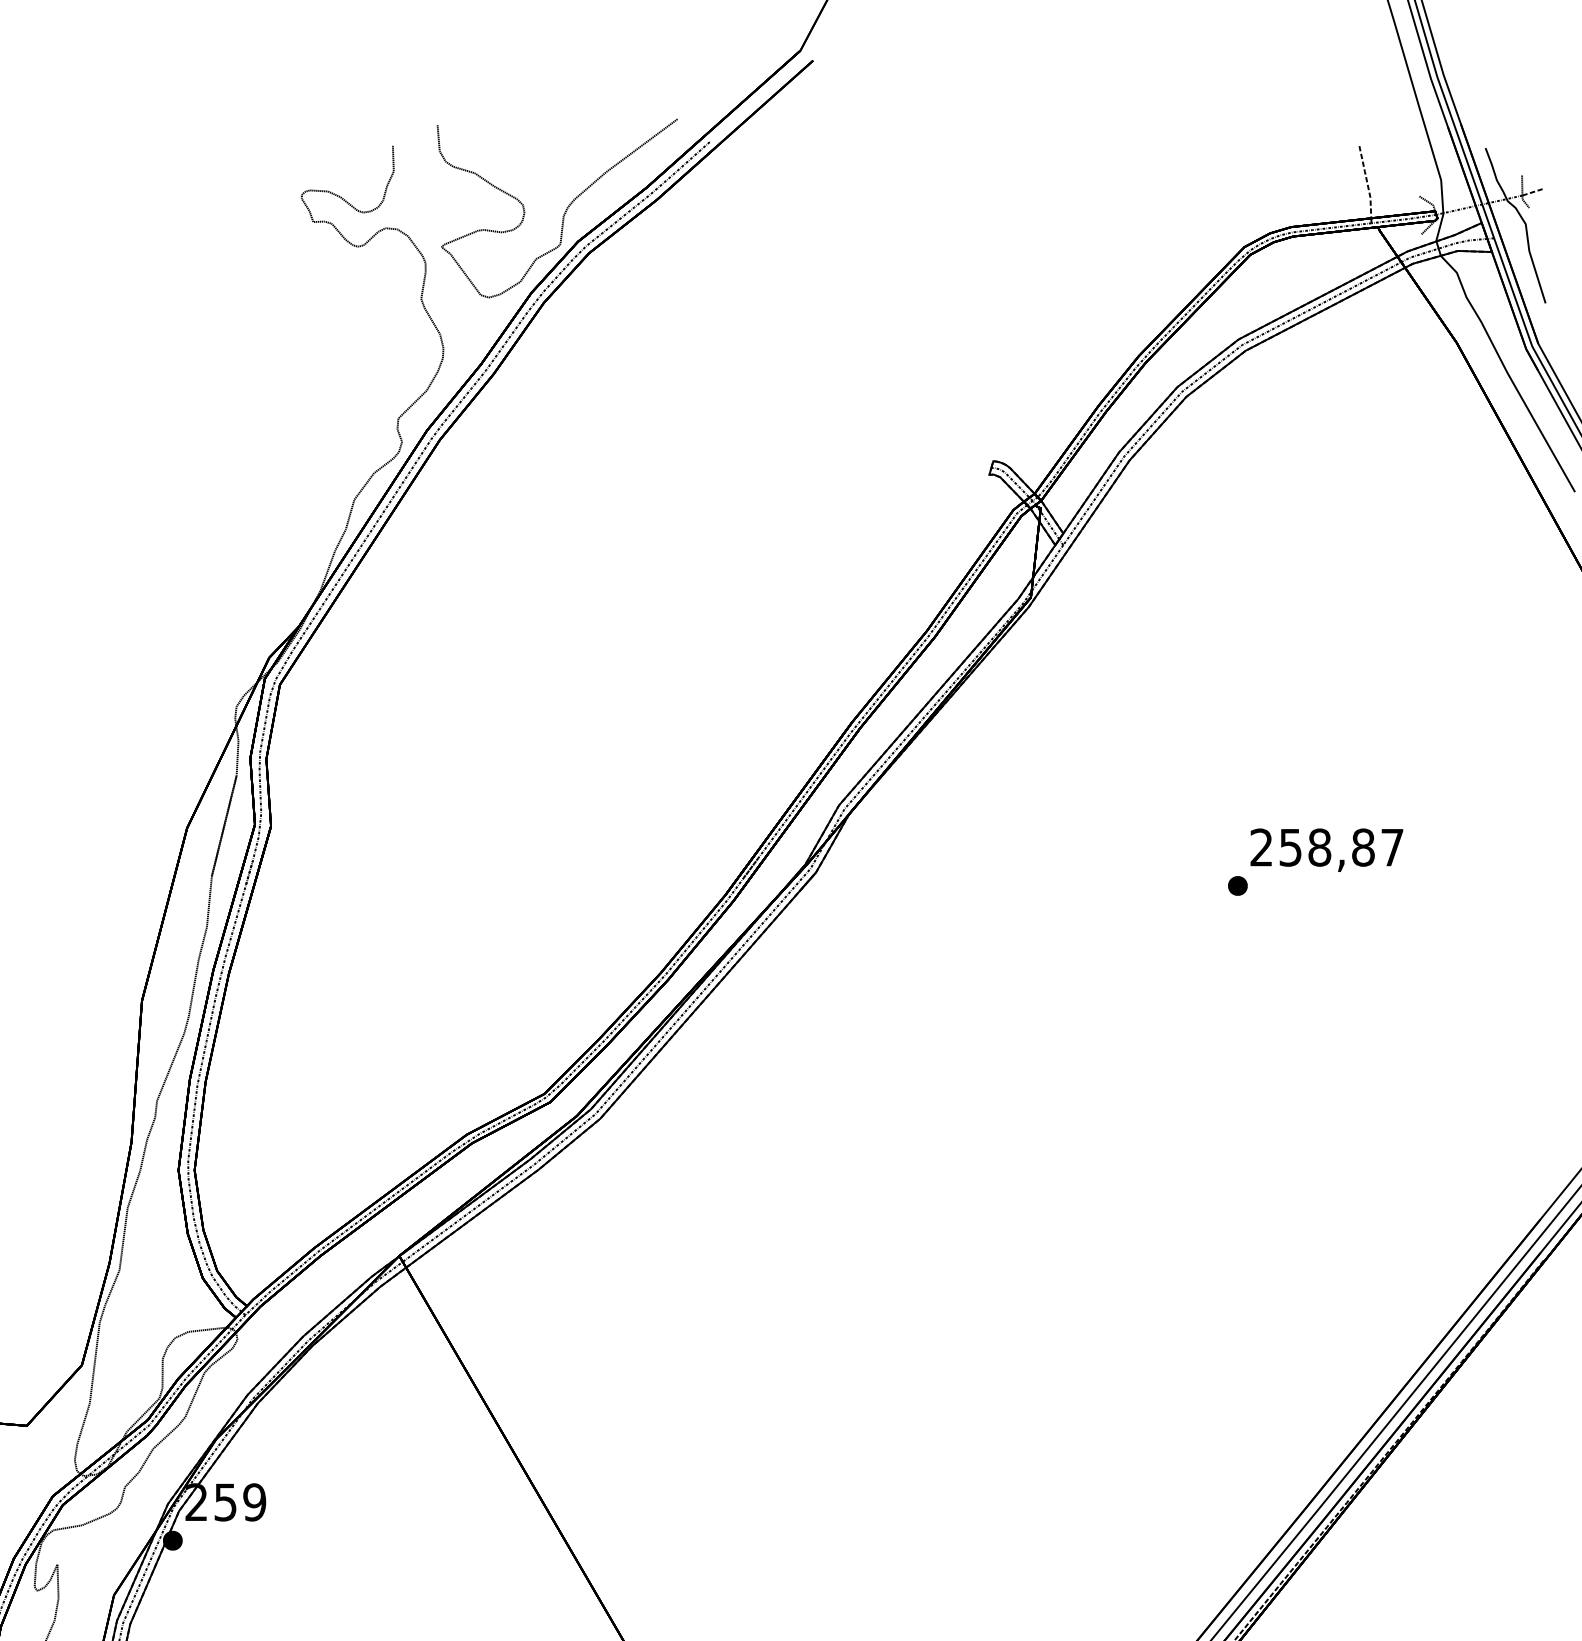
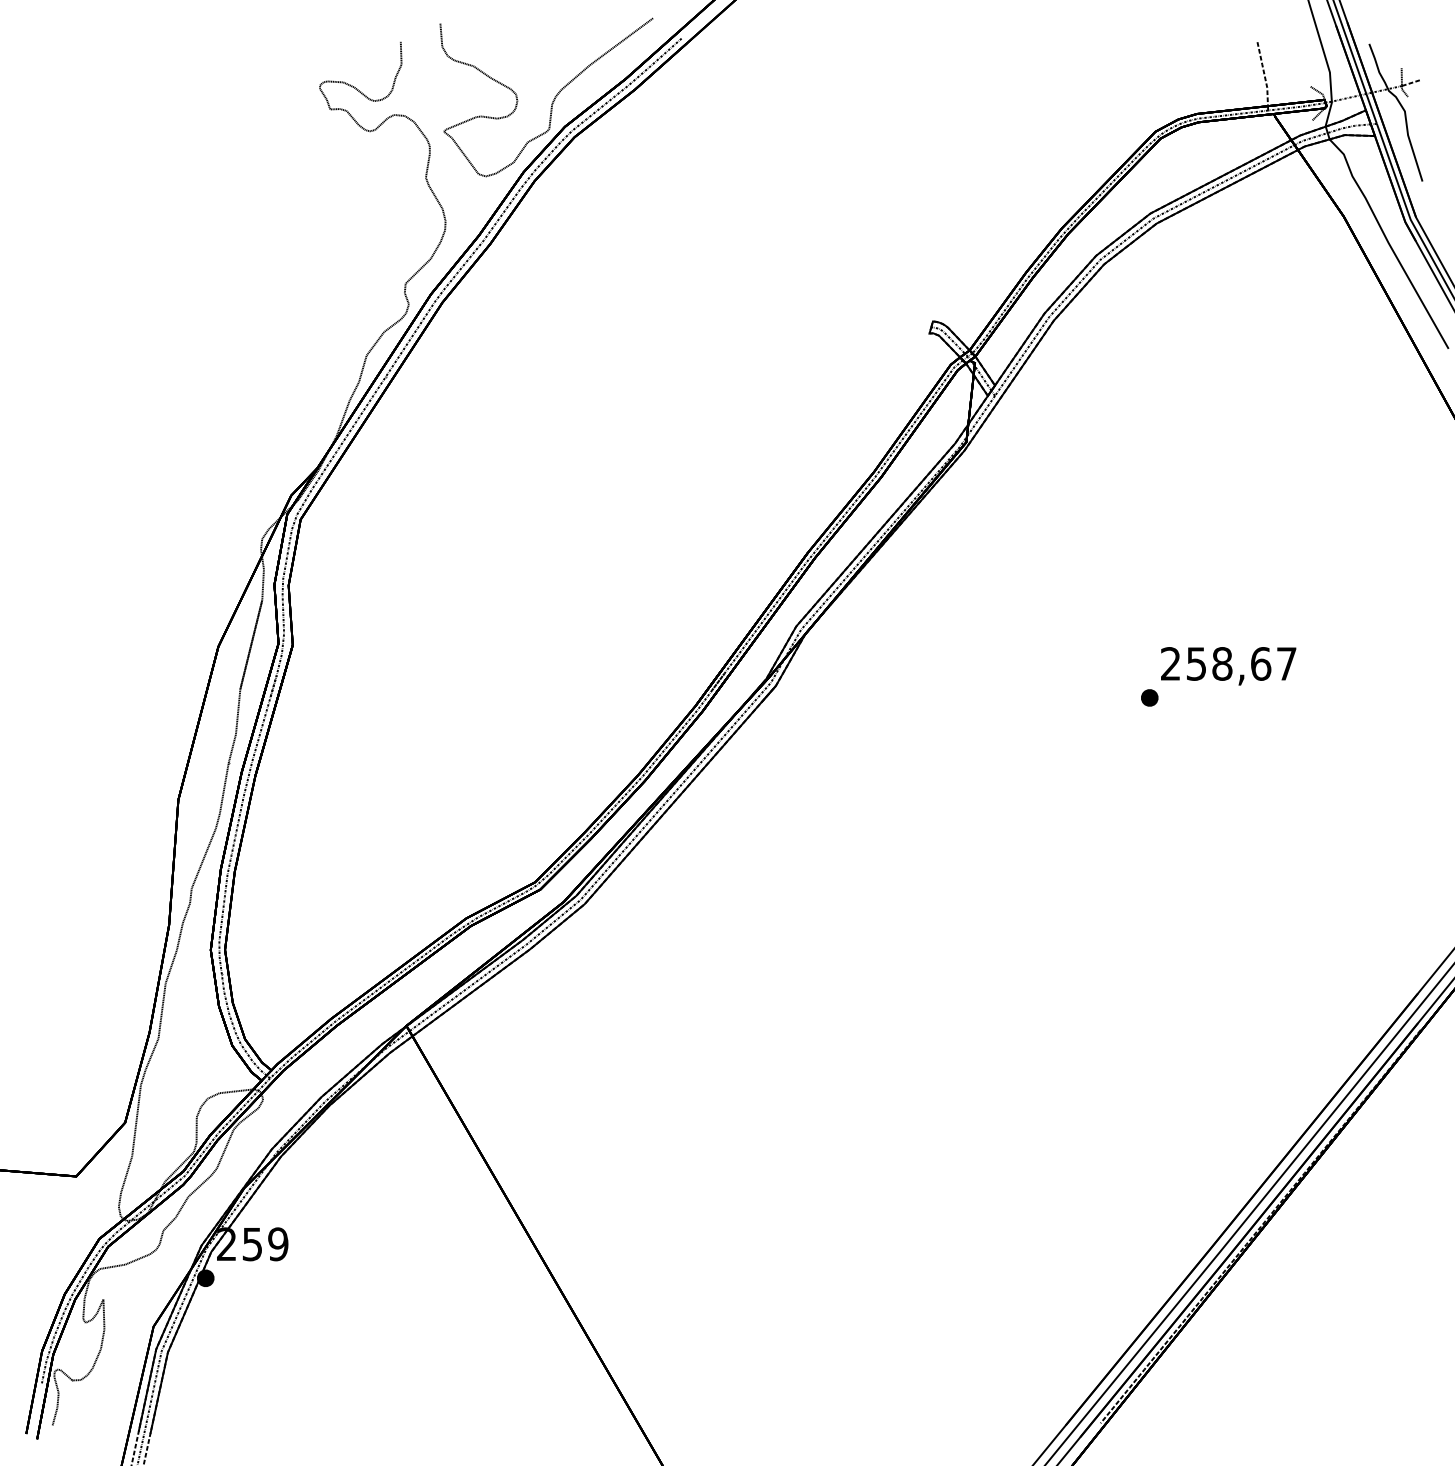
text: (1363, 847) -> (1261, 663), 258,87 -> 258,67

